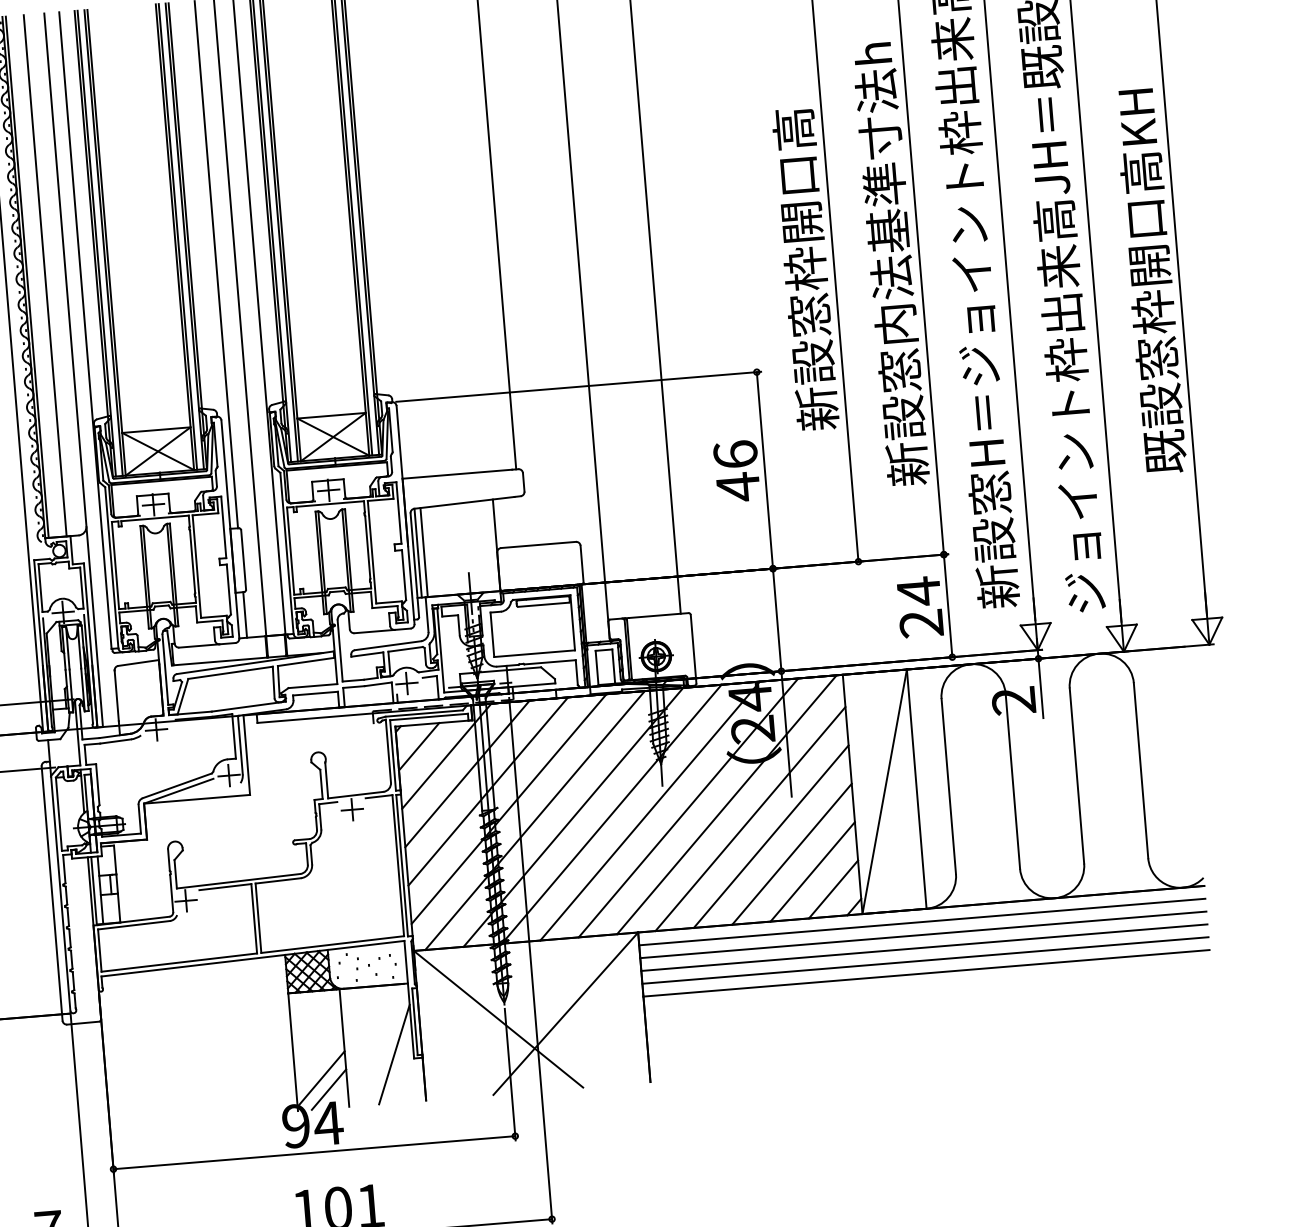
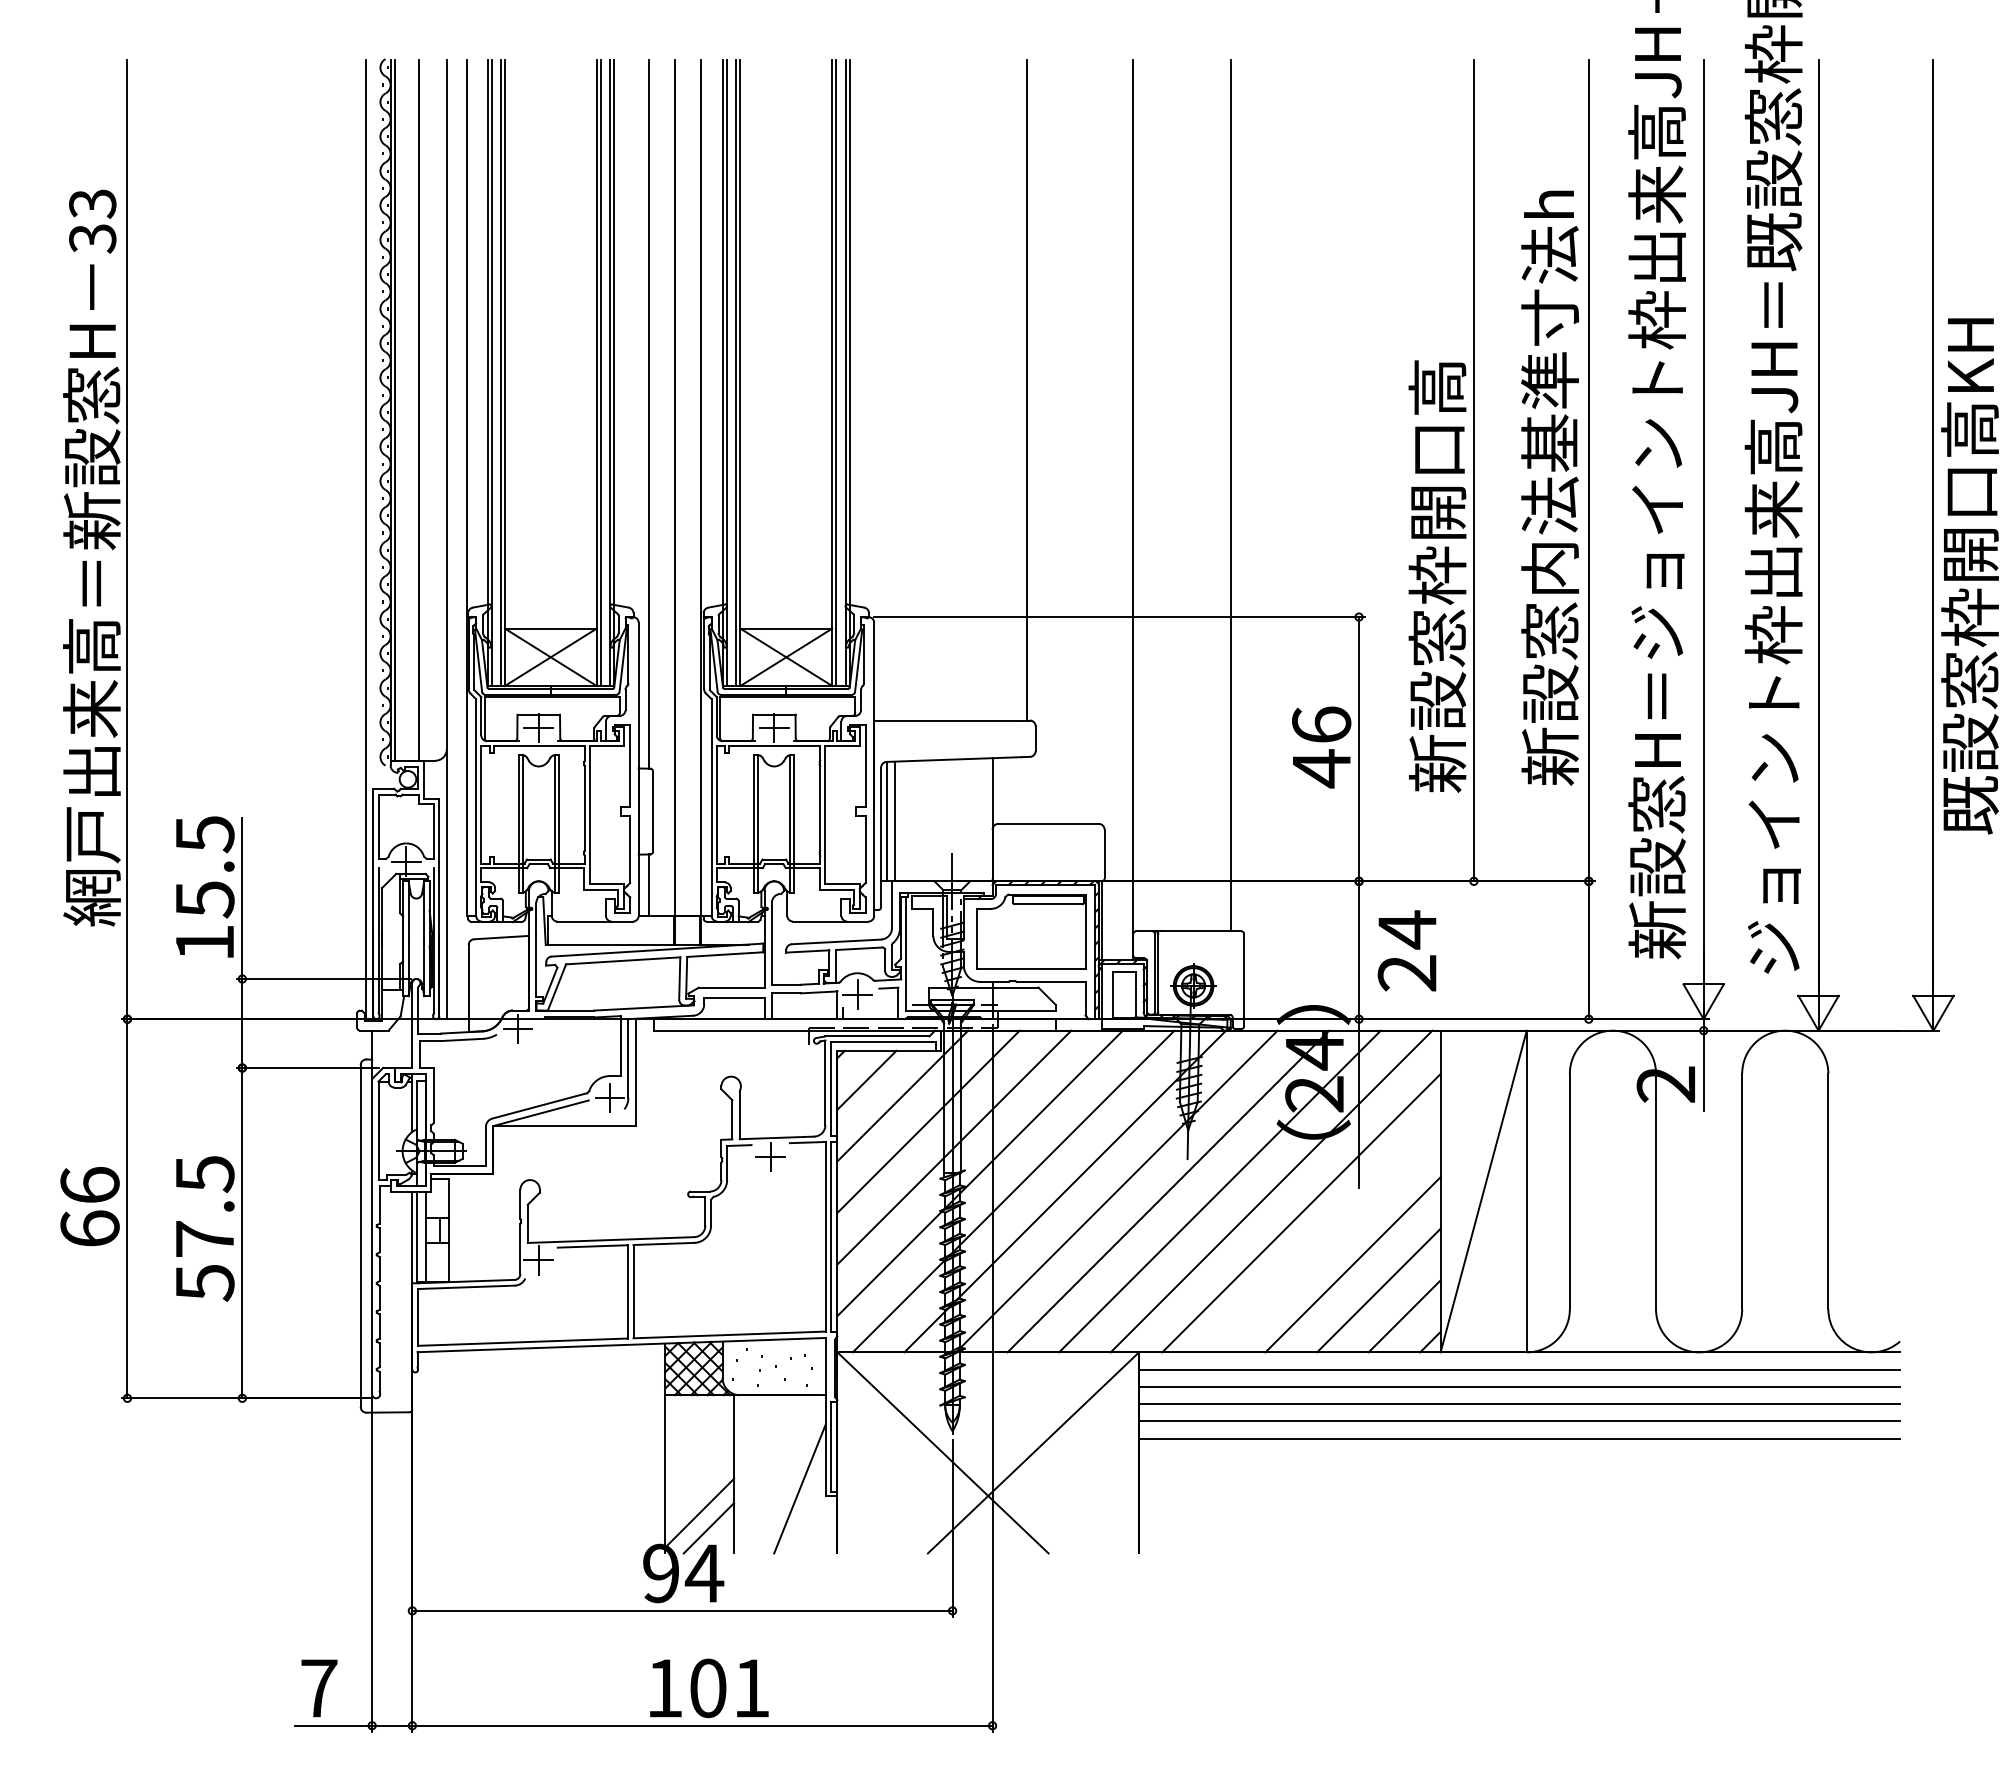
text: (805, 269) -> (1437, 576), moved
text: (1150, 281) -> (1969, 576), moved
text: (919, 606) -> (1406, 950), moved
line: (770, 836) -> (1326, 1238), removed

